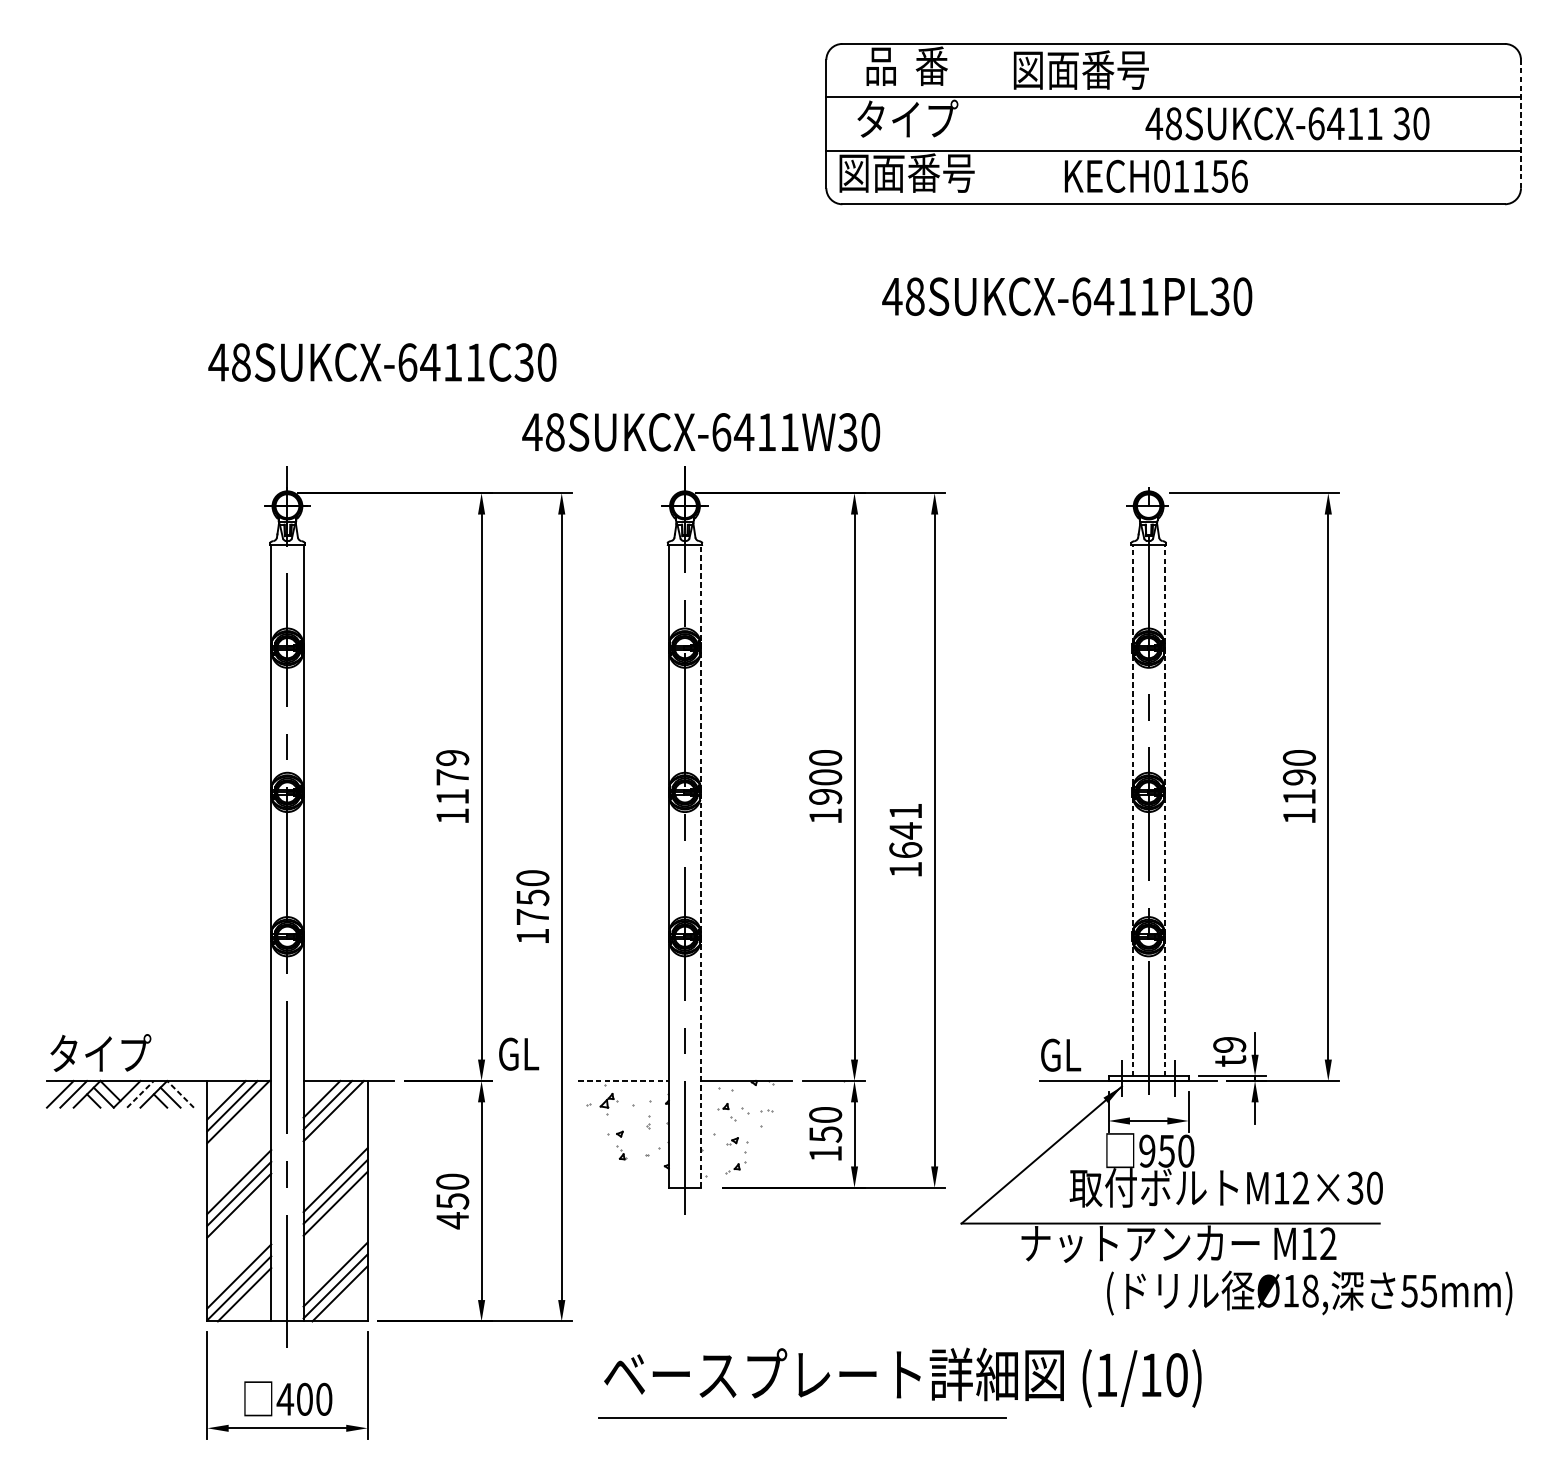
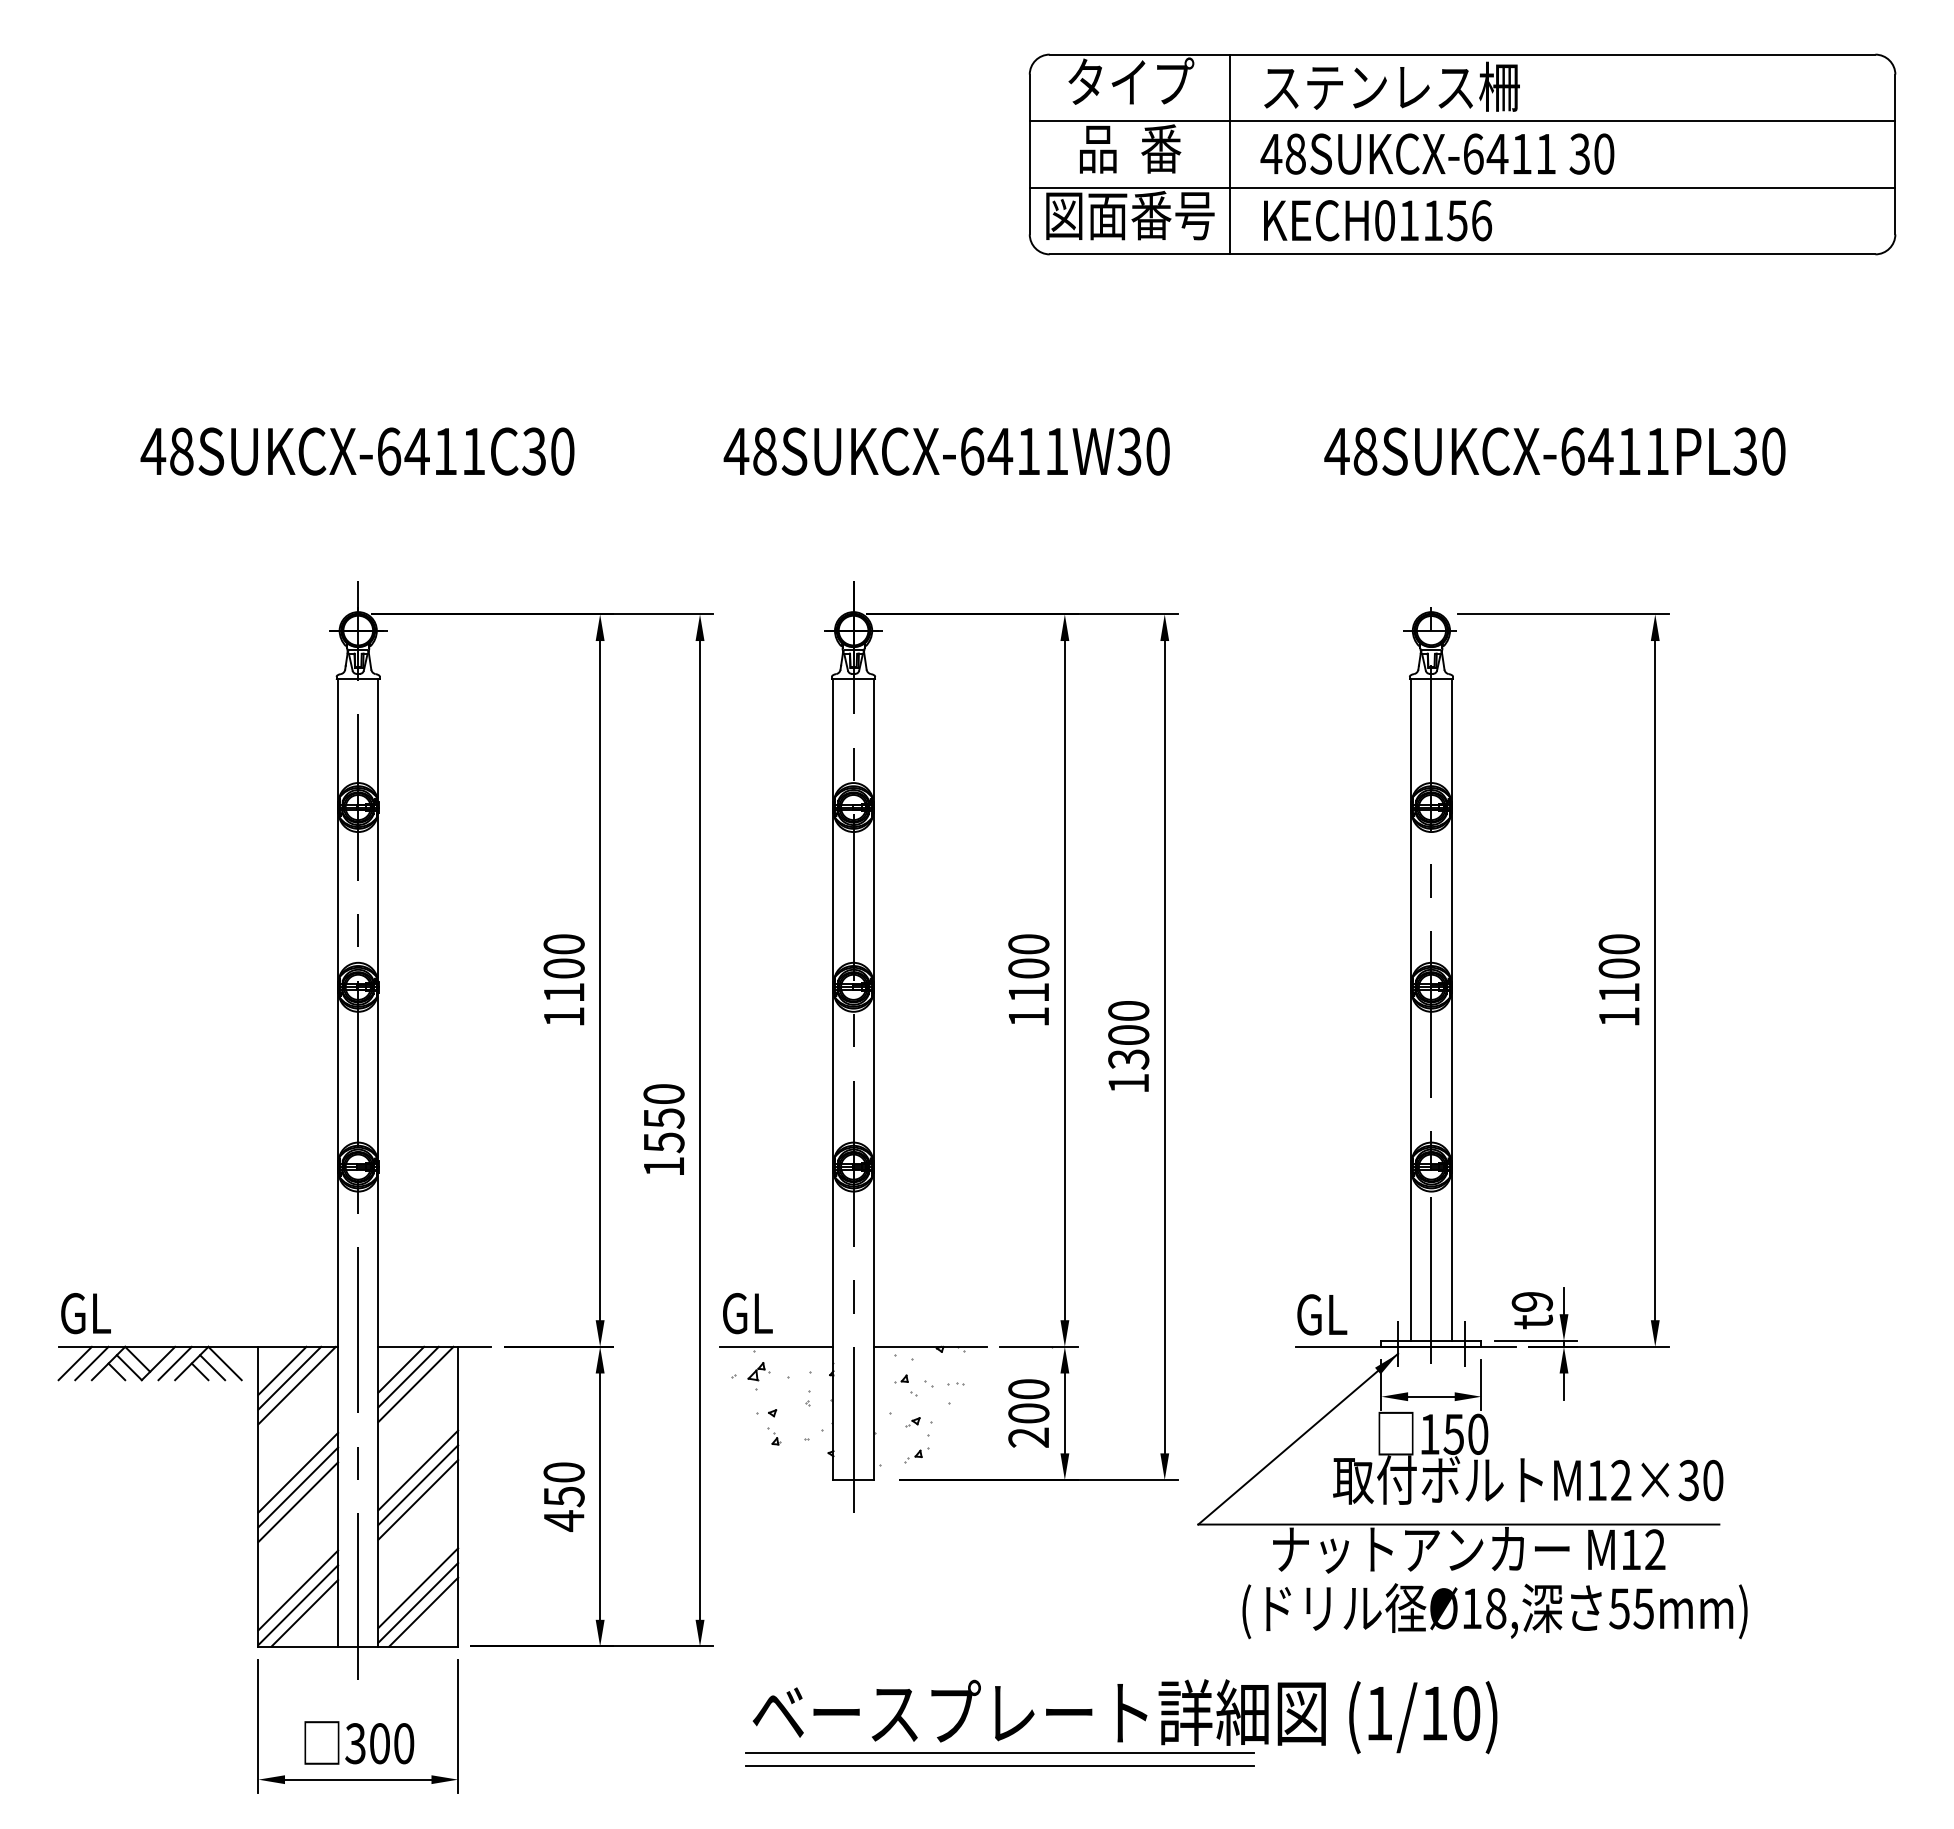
text: (907, 66) -> (1131, 82), 品  番 -> タイプ
text: (1116, 69) -> (1391, 86), 図面番号 -> ステンレス柵
text: (907, 119) -> (1131, 148), タイプ -> 品  番
text: (1287, 123) -> (1437, 153), moved
line: (986, 124) -> (1229, 154), added
line: (1521, 124) -> (1895, 154), dashed -> solid
text: (1156, 176) -> (1378, 220), moved
text: (1066, 296) -> (1554, 451), moved
text: (382, 362) -> (357, 451), moved
text: (700, 432) -> (946, 451), moved
text: (452, 767) -> (563, 956), 1179 -> 1100
text: (1298, 777) -> (1618, 968), 1190 -> 1100
text: (825, 796) -> (1028, 992), 1900 -> 1100
line: (1132, 810) -> (1411, 1009), dashed -> solid
line: (1164, 810) -> (1451, 1009), dashed -> solid
text: (905, 831) -> (1128, 1035), 1641 -> 1300
line: (700, 866) -> (873, 1079), dashed -> solid
text: (533, 916) -> (664, 1142), 1750 -> 1550
text: (99, 1052) -> (124, 1311), タイプ -> GL
text: (518, 1054) -> (747, 1313), moved
line: (623, 1080) -> (776, 1346), dashed -> solid
line: (140, 1094) -> (175, 1363), dashed -> solid
line: (180, 1094) -> (225, 1363), dashed -> solid
text: (825, 1144) -> (1028, 1425), 150 -> 200
text: (1147, 1150) -> (1429, 1433), 950 -> 150
text: (1309, 1293) -> (1494, 1611), moved
text: (285, 1399) -> (355, 1743), 400 -> 300
line: (802, 1407) -> (999, 1753), added

